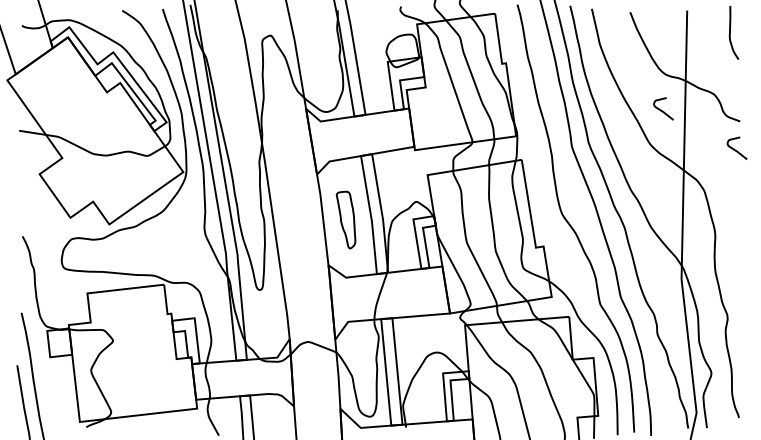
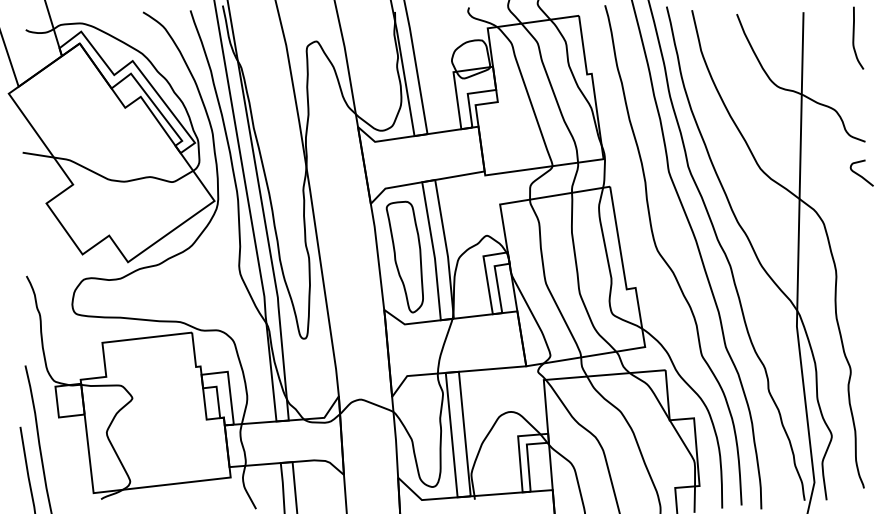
curve: (661, 110) -> (773, 128), removed
part: (345, 219) -> (404, 256), size x1.67

